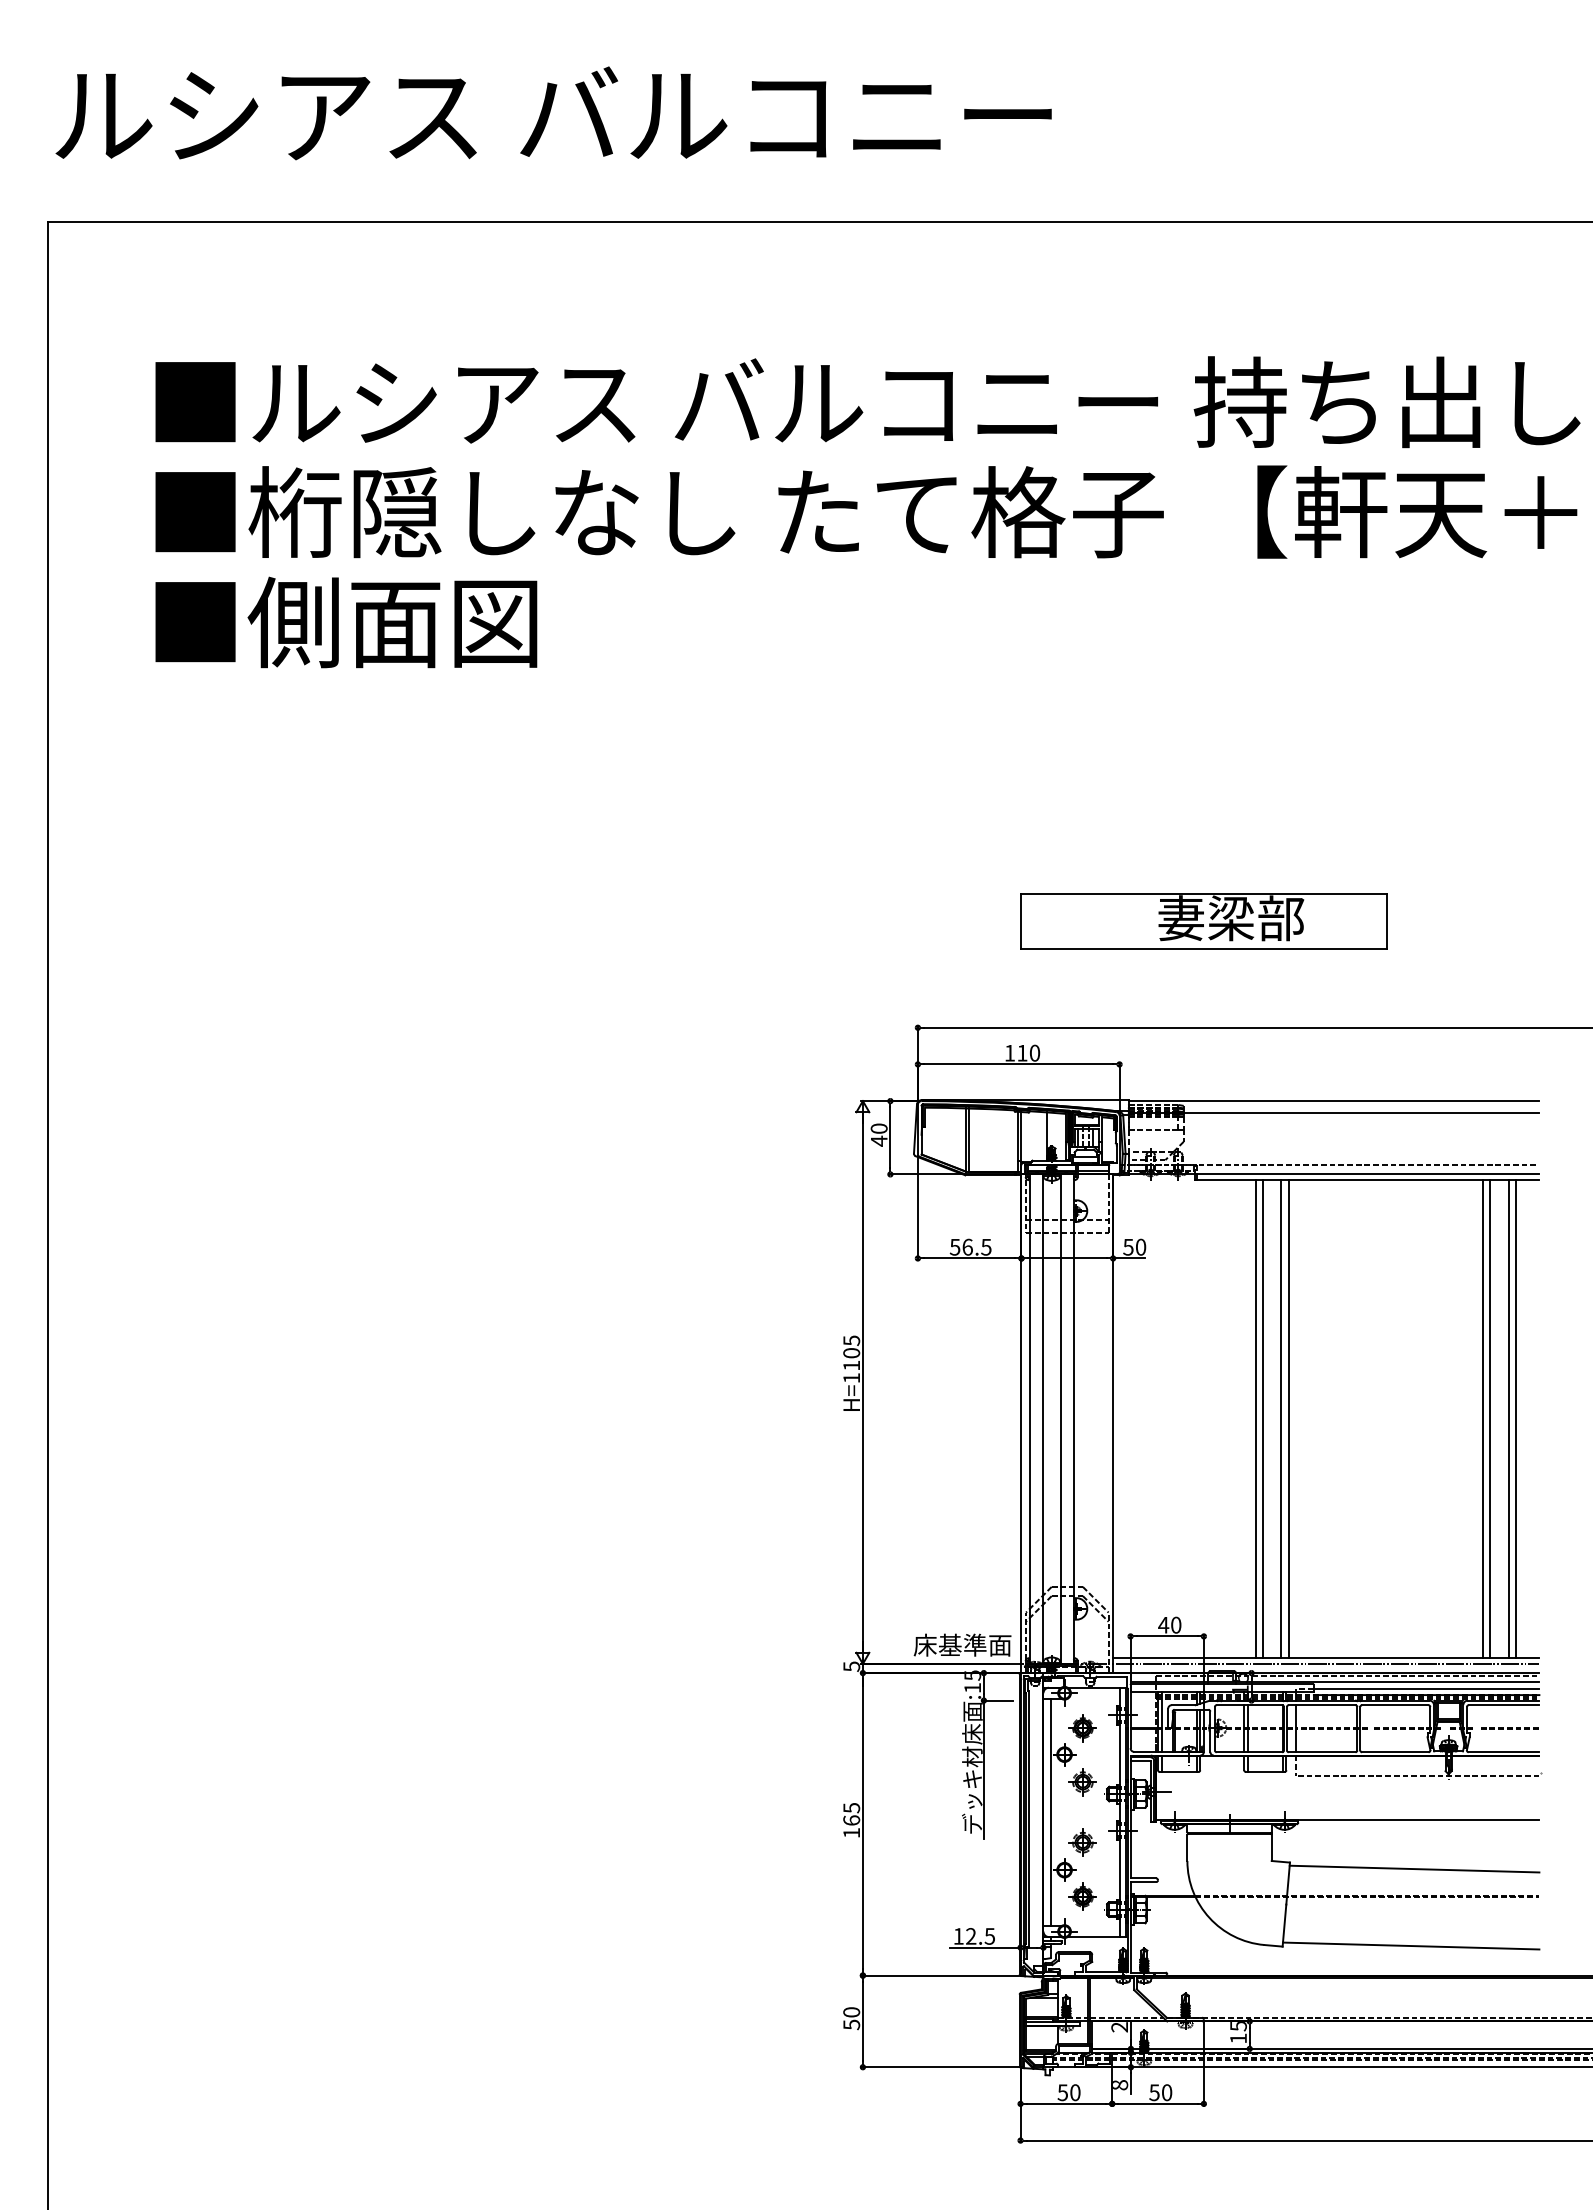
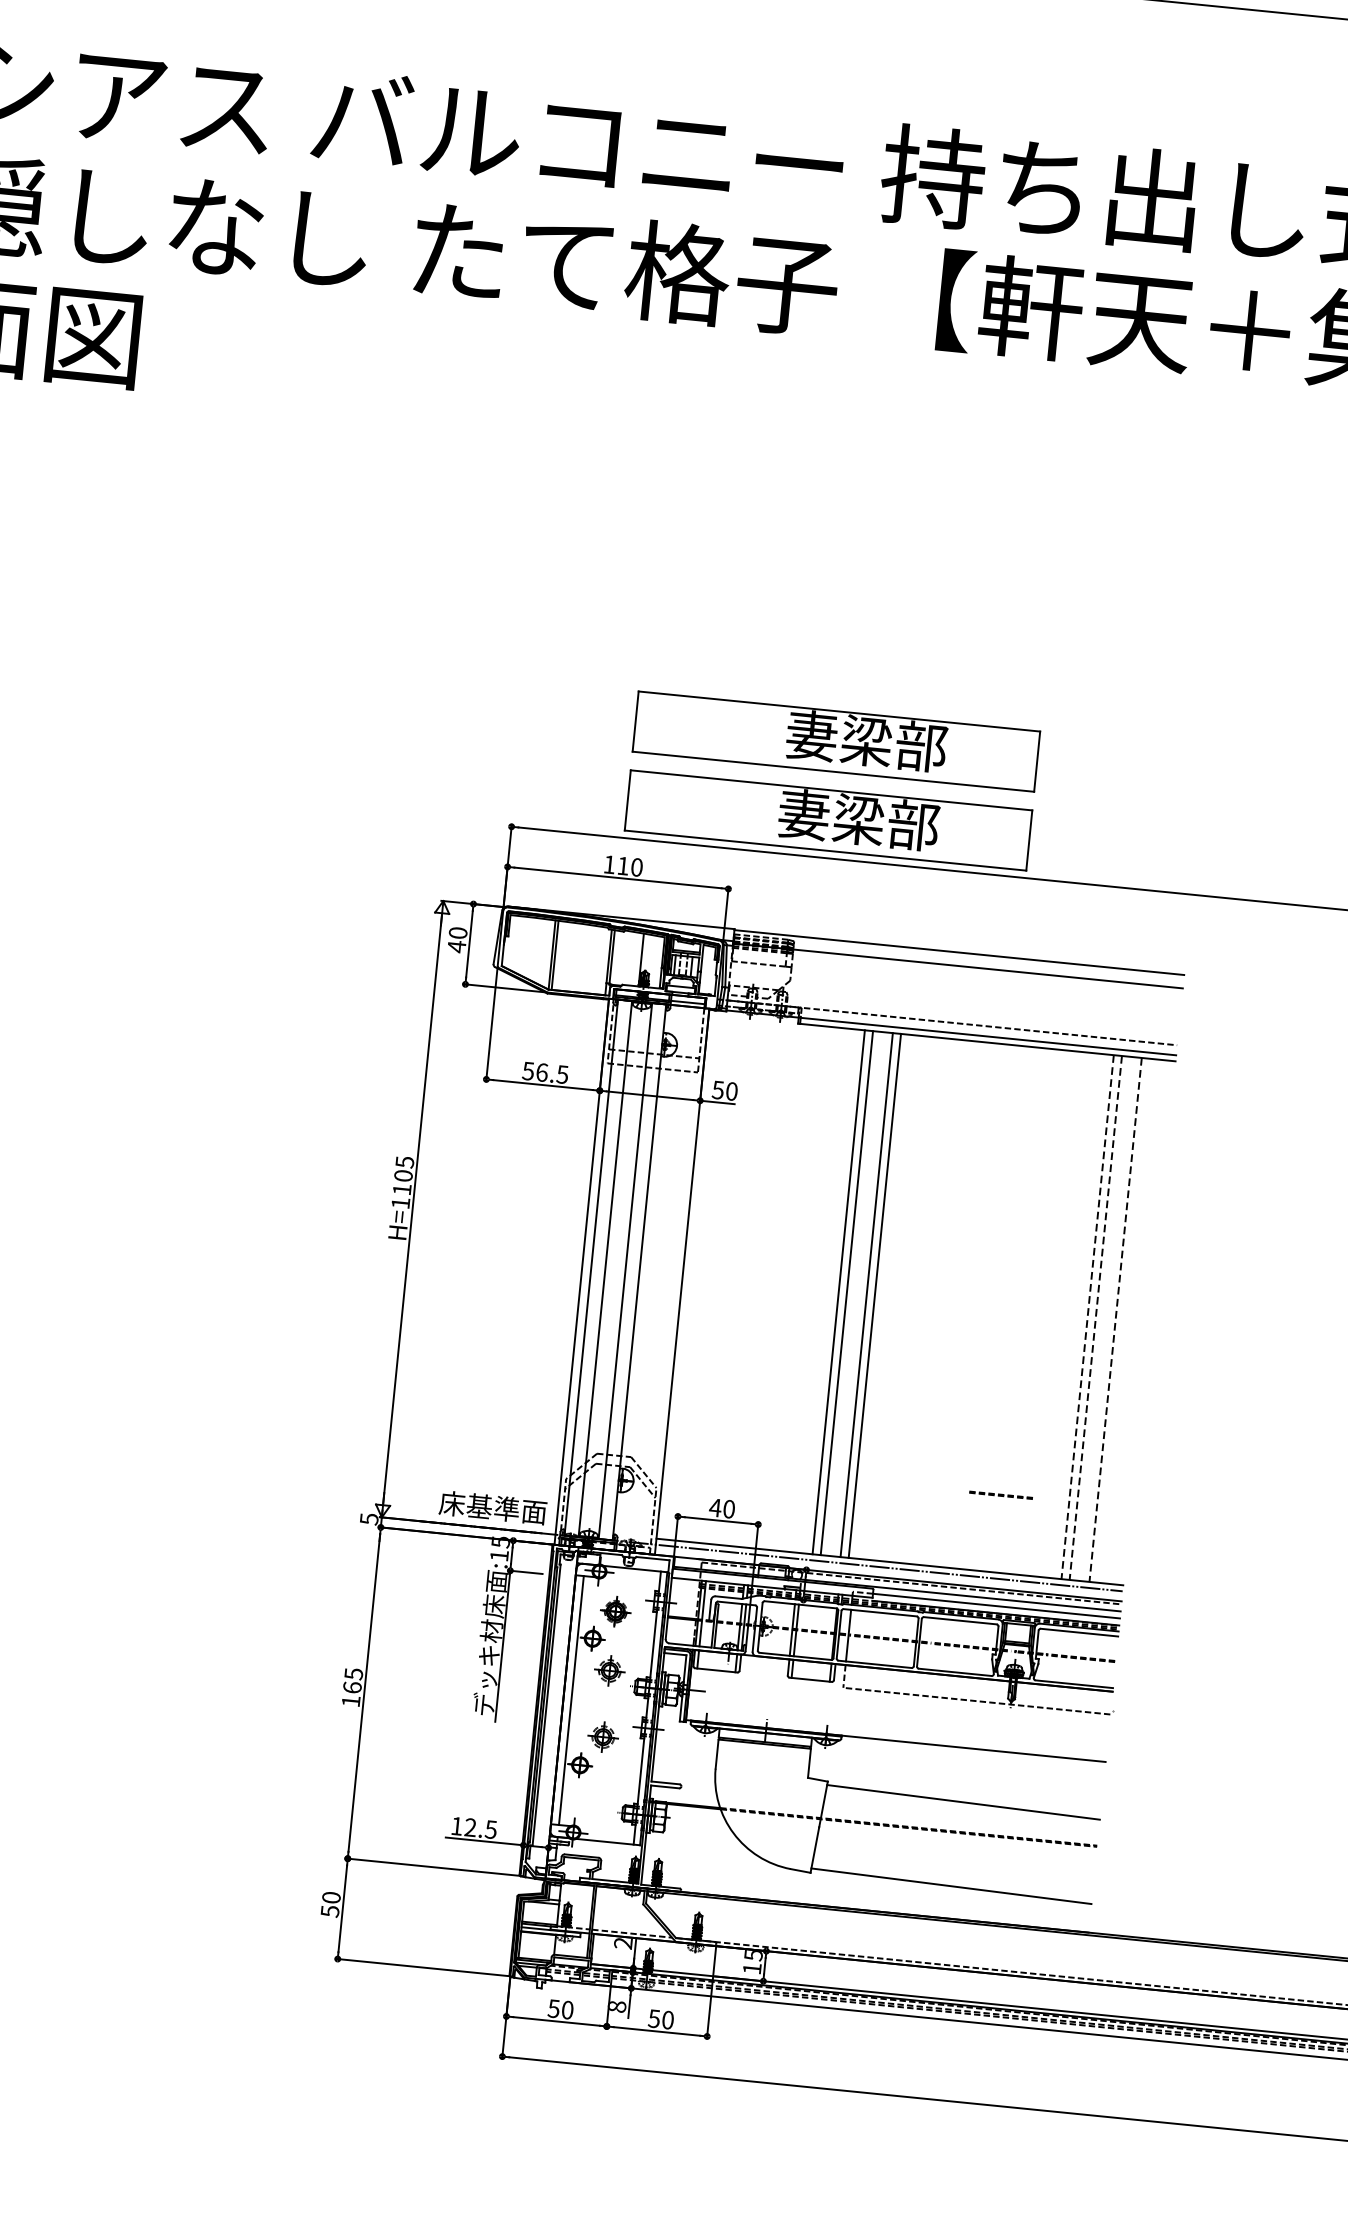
part: (1203, 993) -> (828, 820), added
line: (1516, 1418) -> (1124, 1320), removed
line: (1483, 1419) -> (1088, 1317), solid -> dashed
line: (1490, 1419) -> (1095, 1318), solid -> dashed
line: (1508, 1419) -> (1115, 1320), solid -> dashed
line: (1420, 1588) -> (1000, 1495), added
part: (1082, 1896) -> (596, 1796), removed

